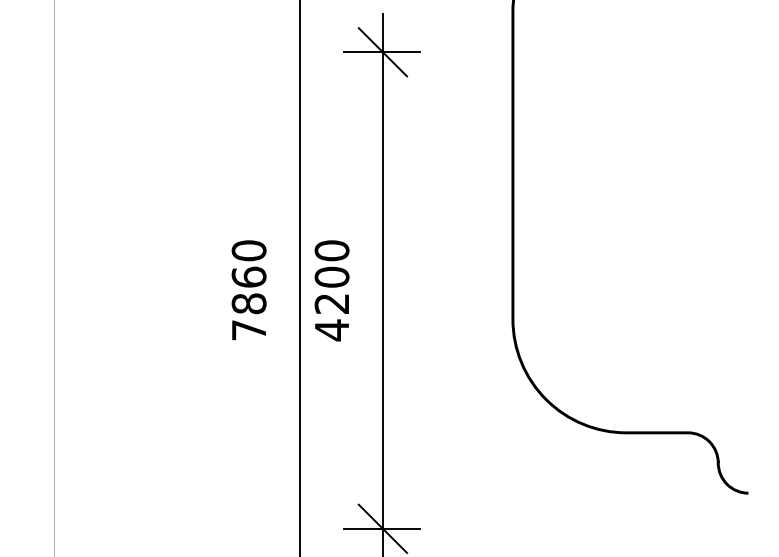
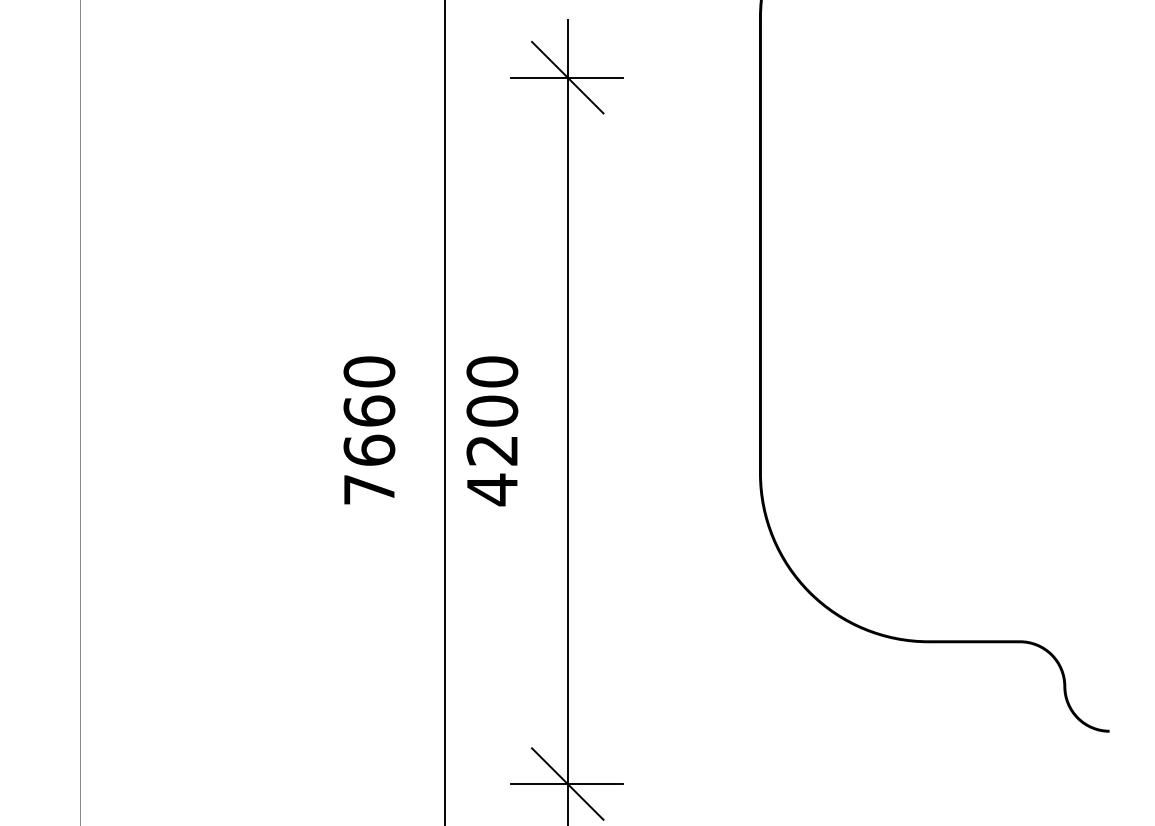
text: (248, 303) -> (368, 450), 7860 -> 7660

